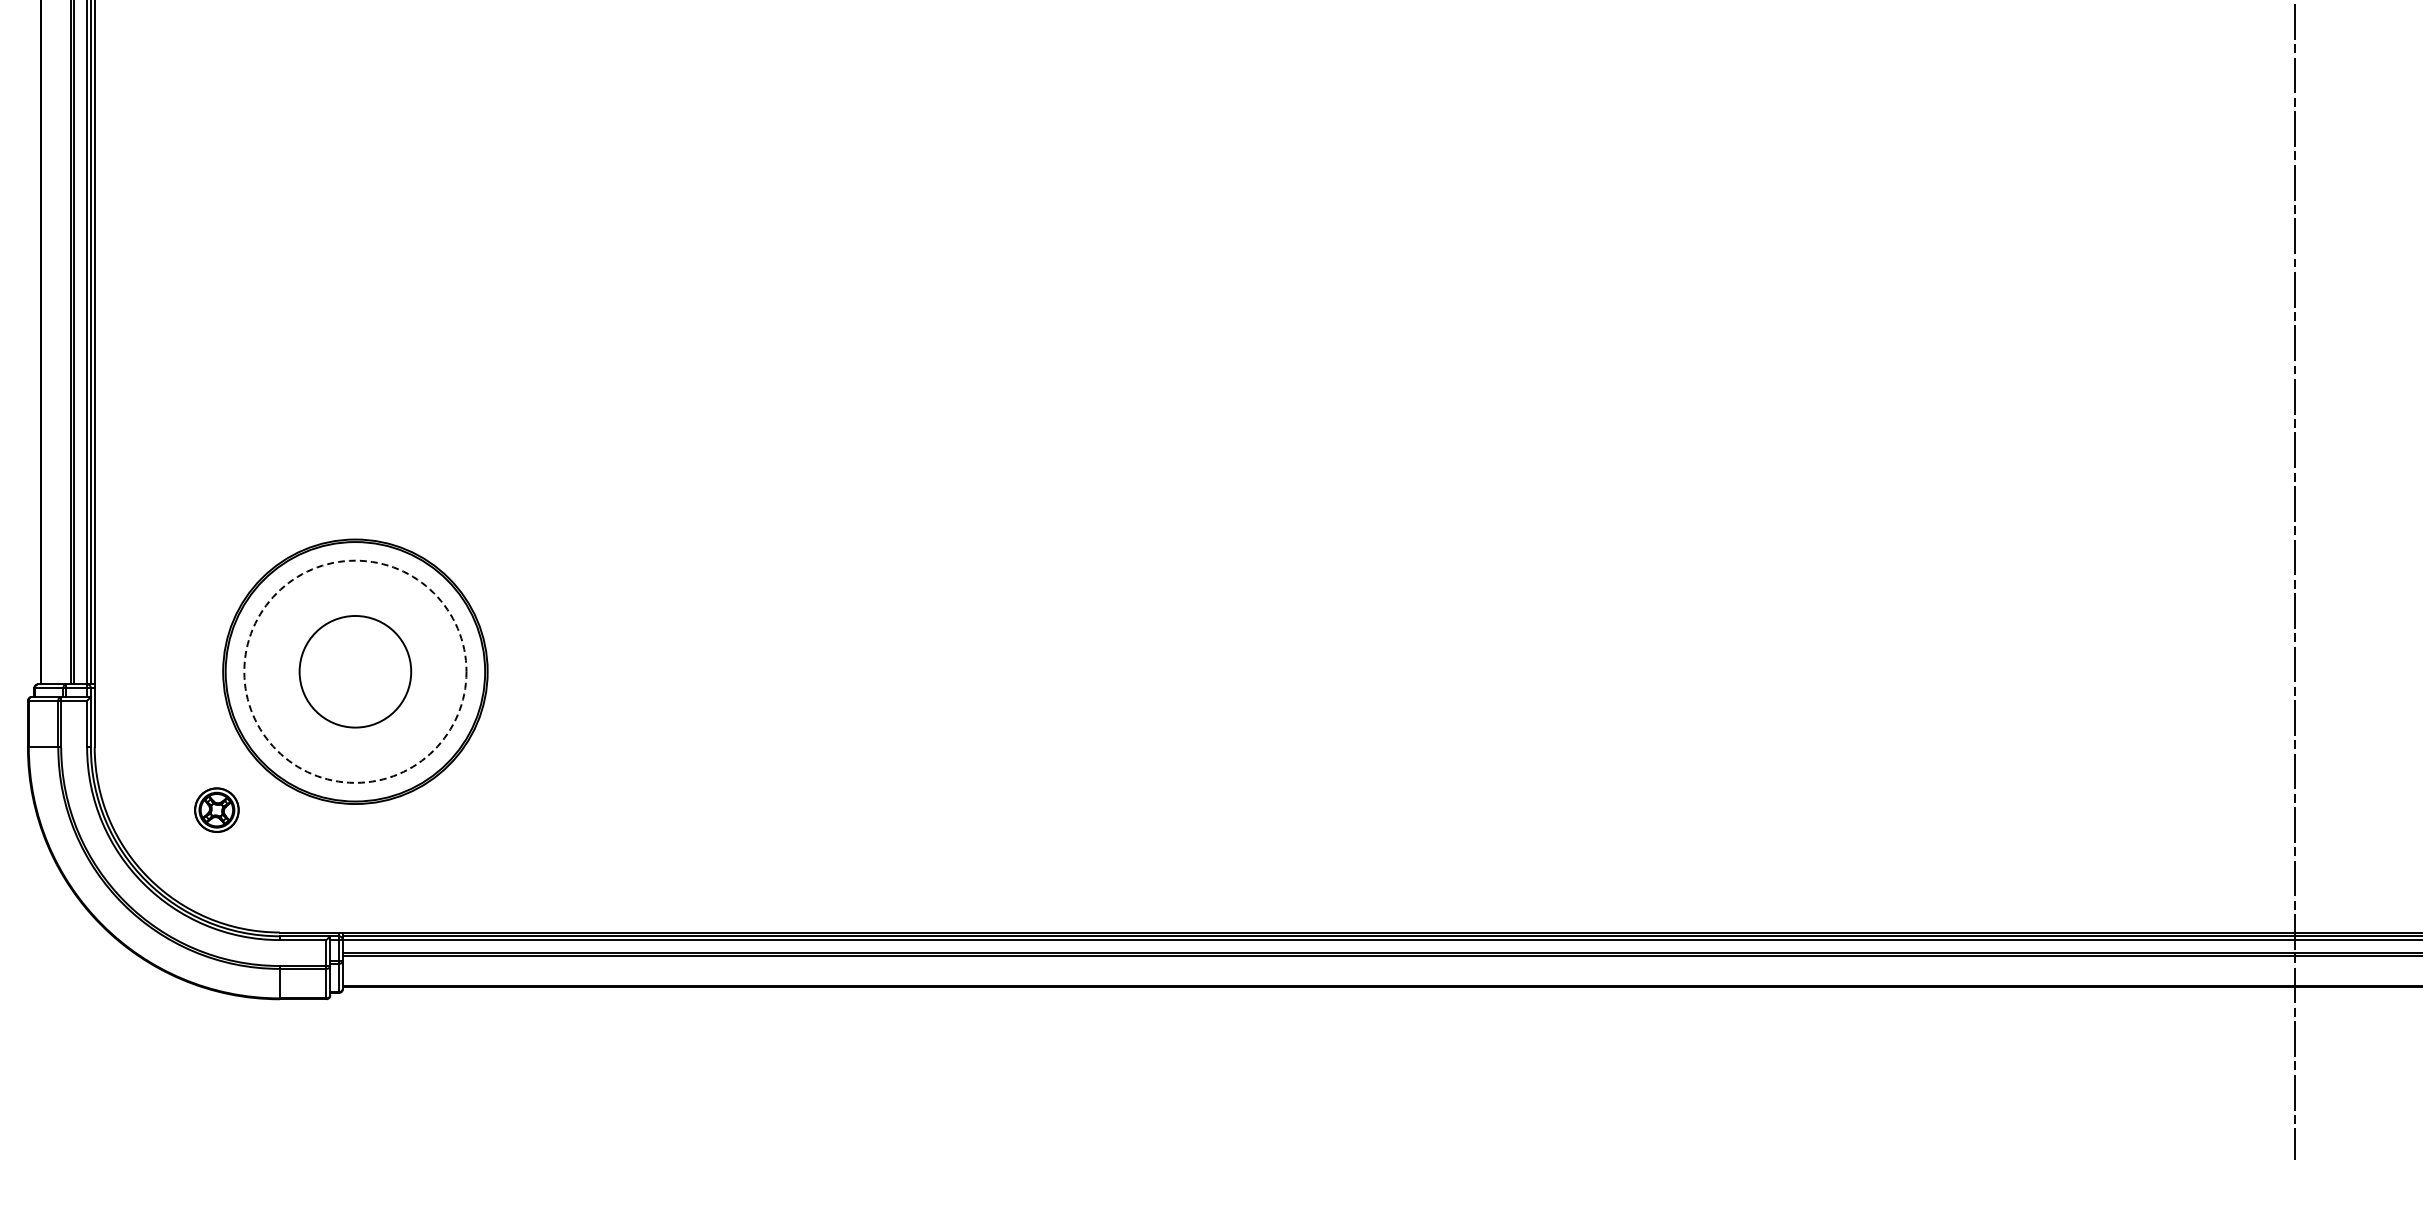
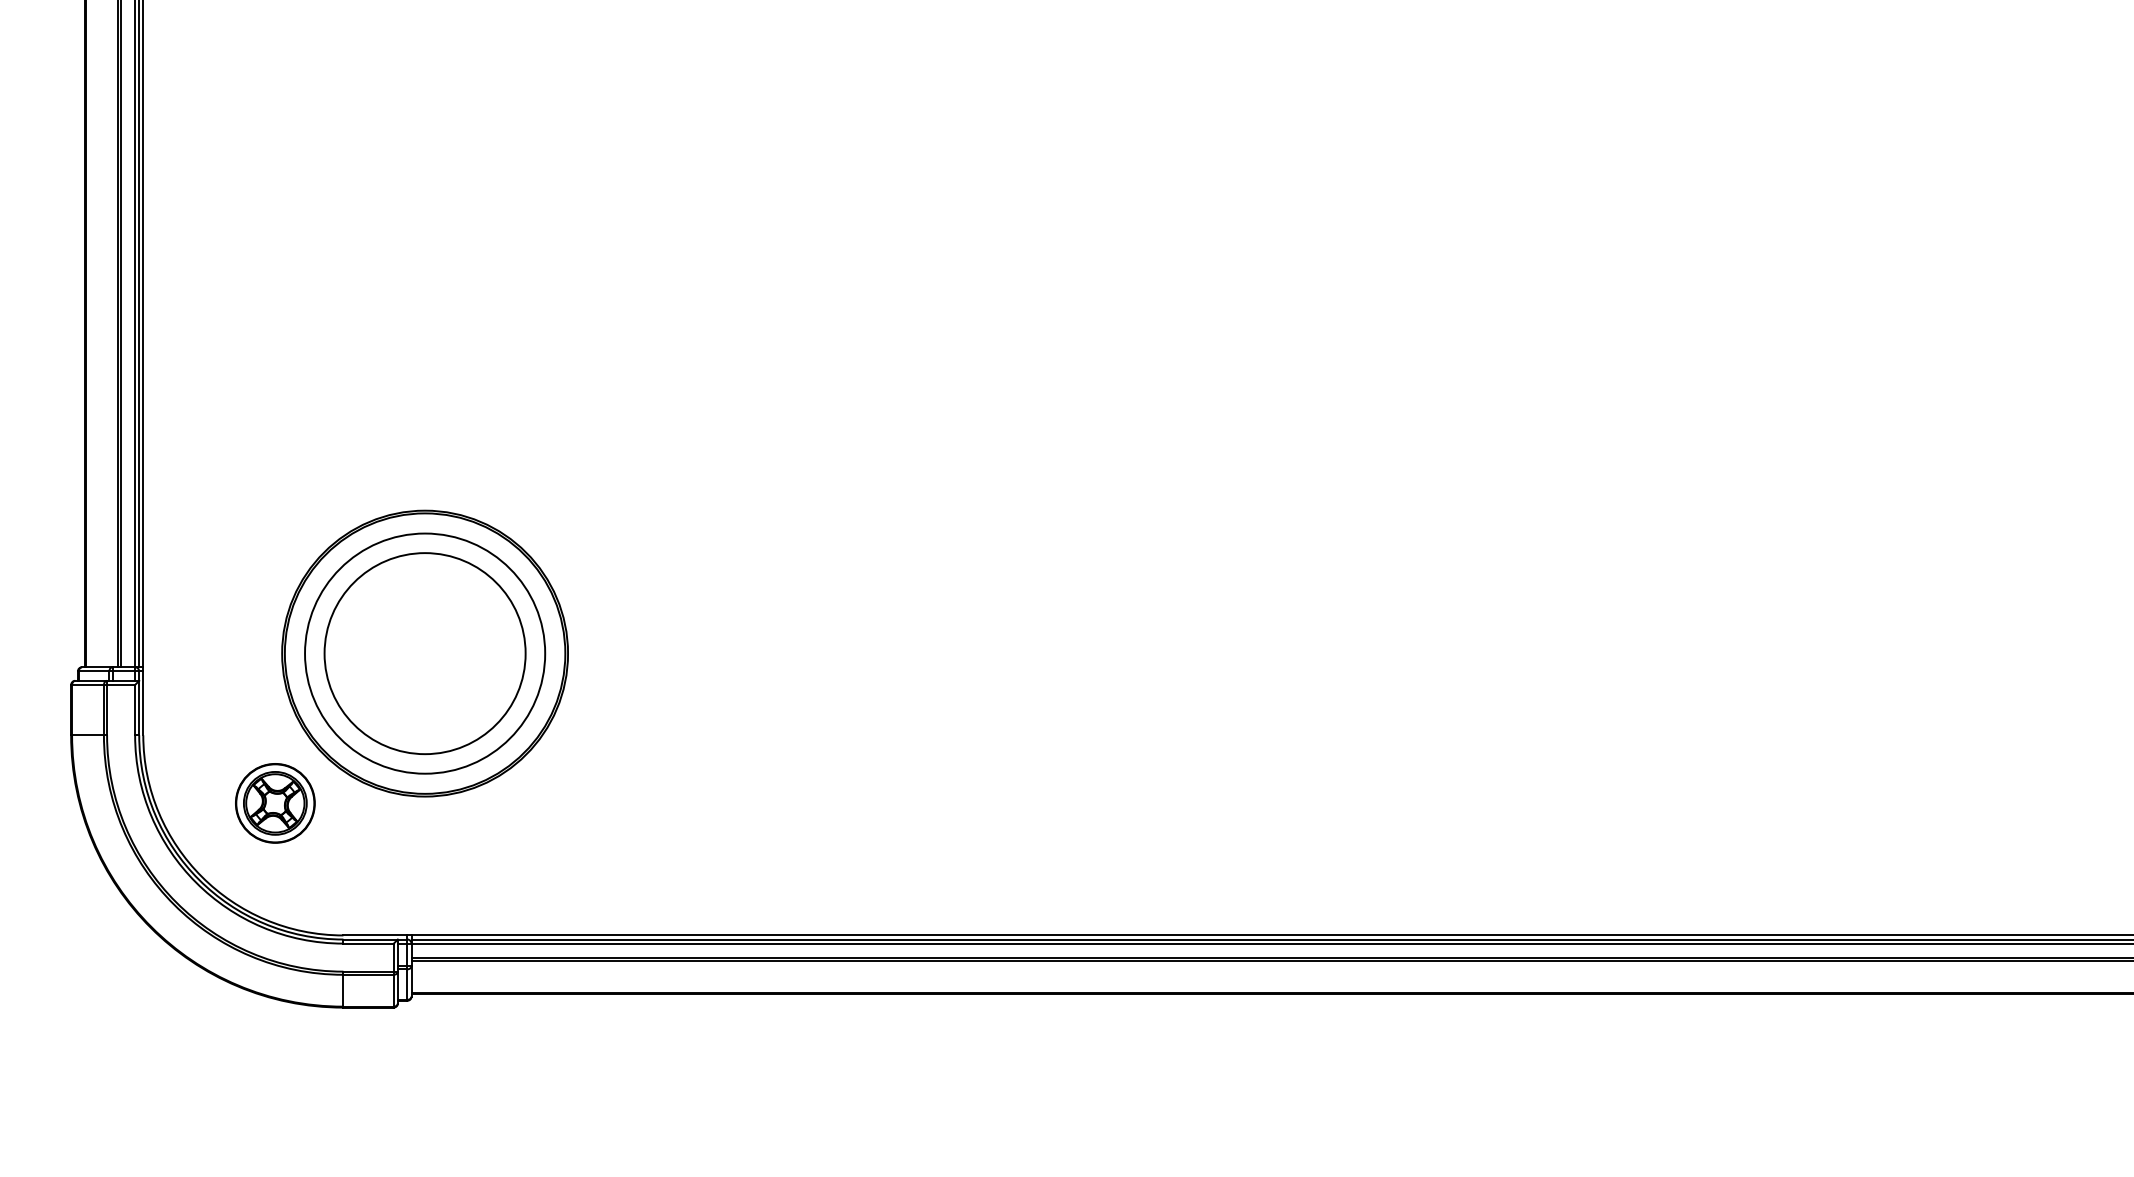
circle: (355, 671) -> (425, 653), dashed -> solid
circle: (355, 671) -> (425, 653), size x1.67
part: (216, 809) -> (274, 802), size x1.67

